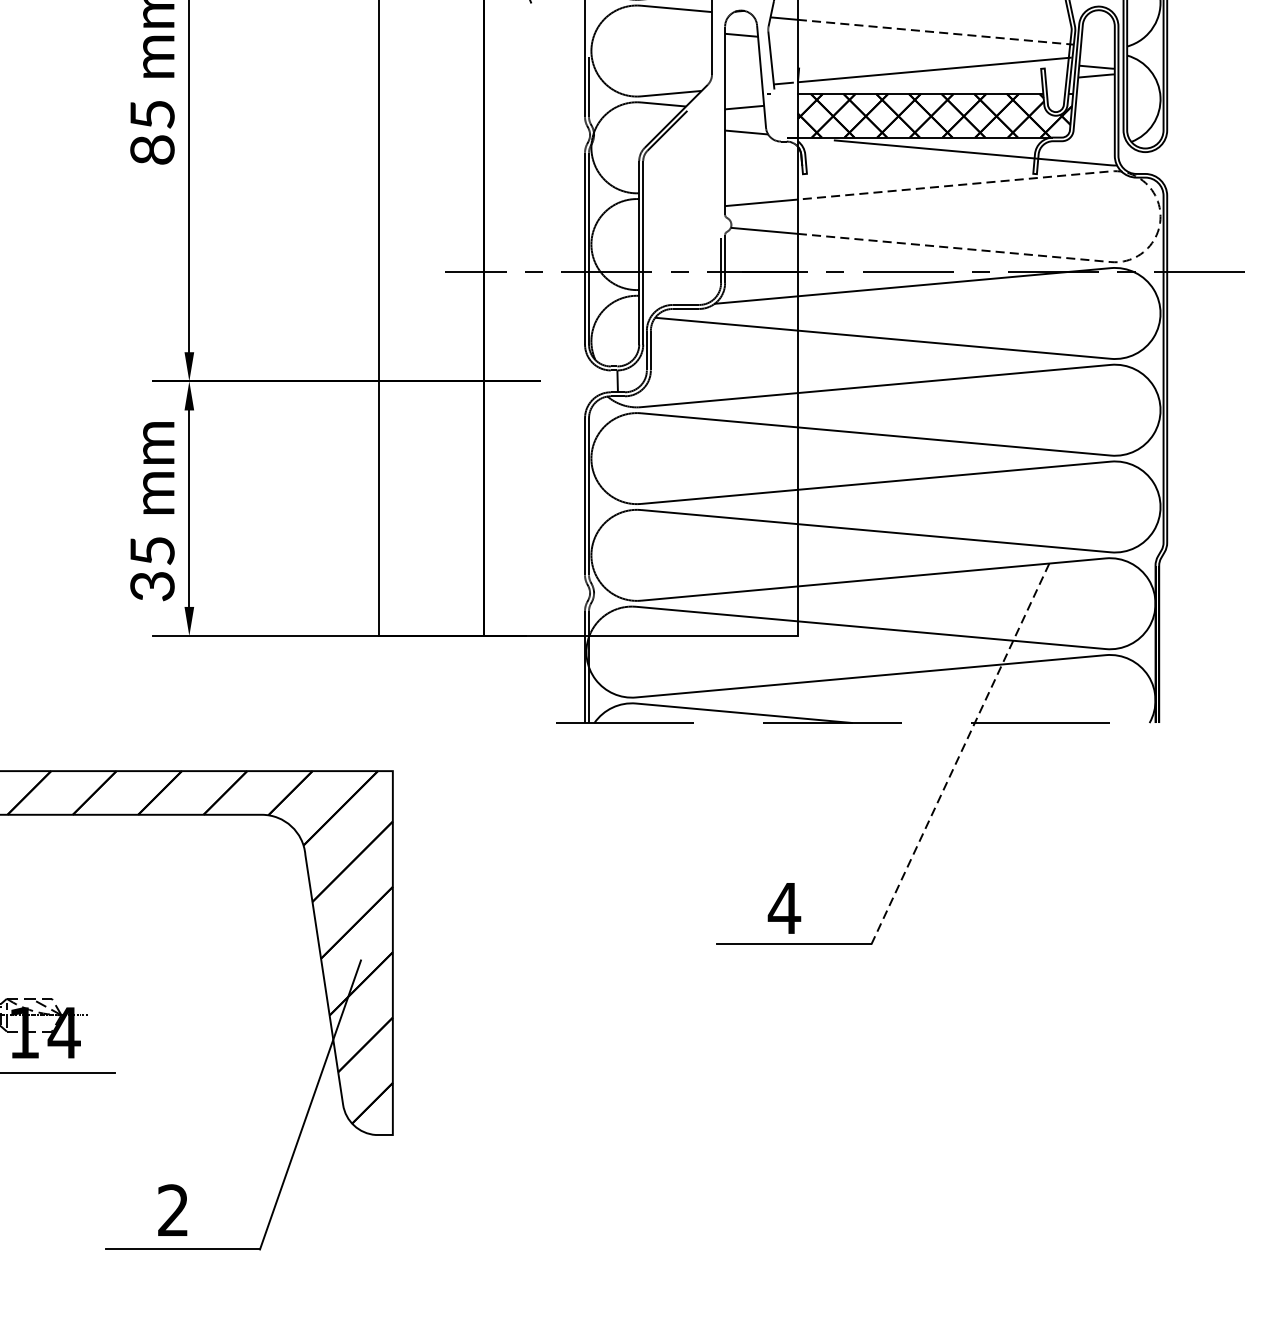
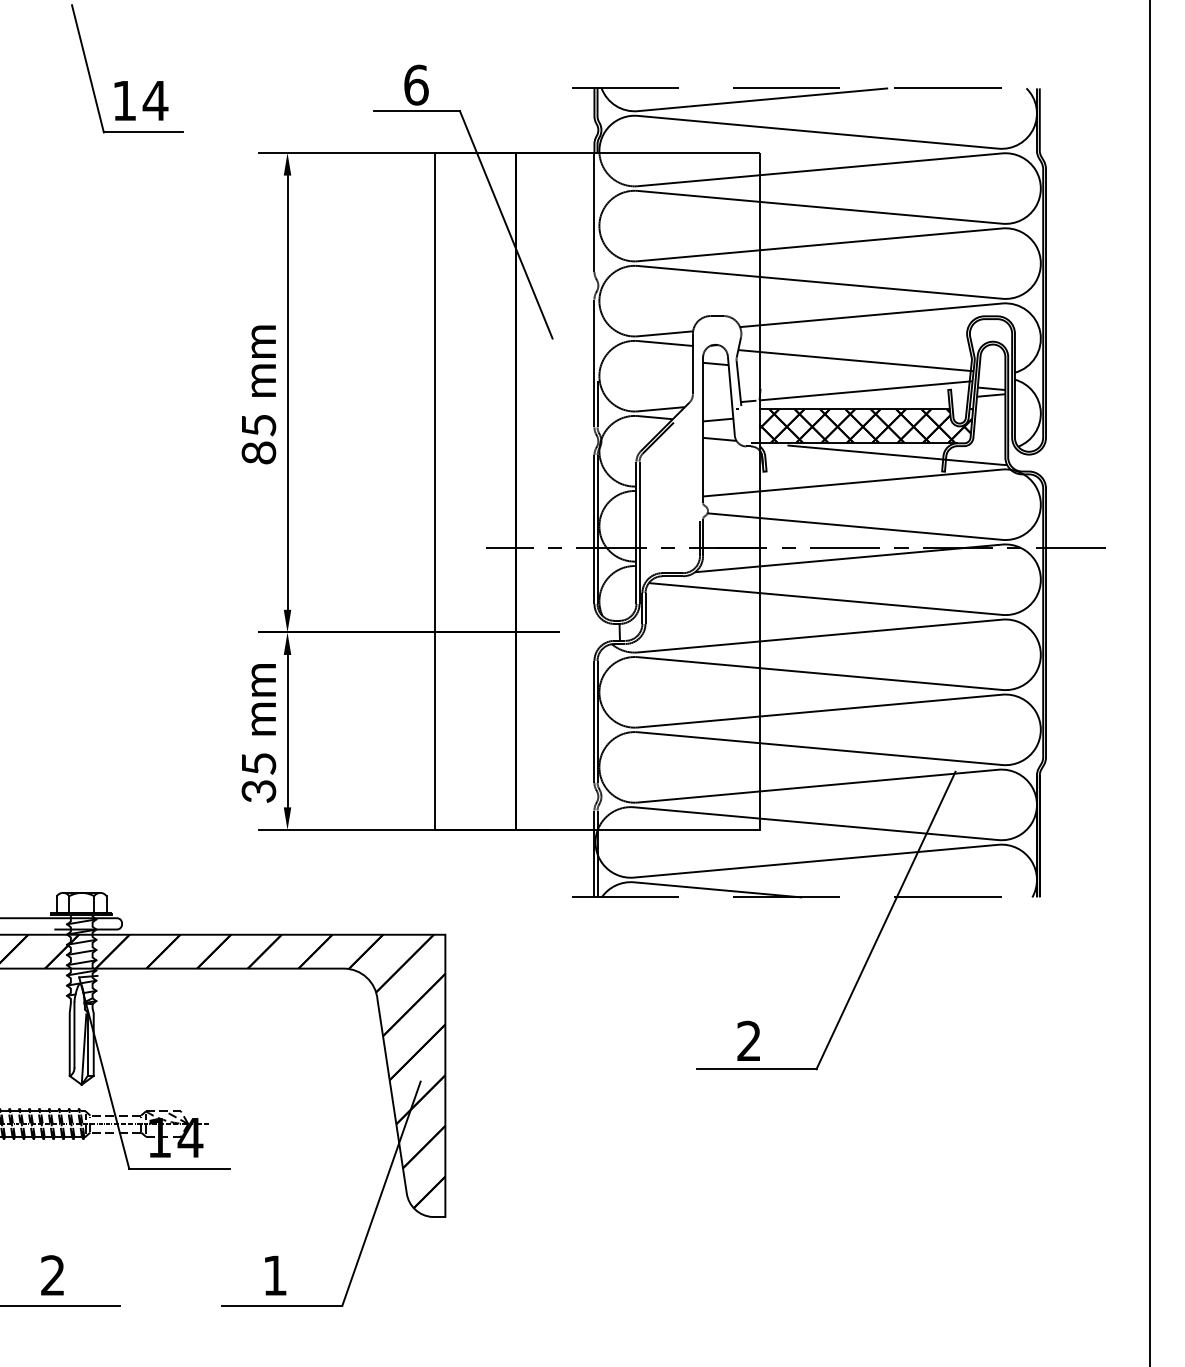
line: (935, 32) -> (866, 361), dashed -> solid
line: (1160, 216) -> (1040, 504), dashed -> solid
line: (961, 752) -> (886, 920), dashed -> solid
text: (784, 907) -> (749, 1040), 4 -> 2
text: (172, 1210) -> (274, 1275), 2 -> 1

